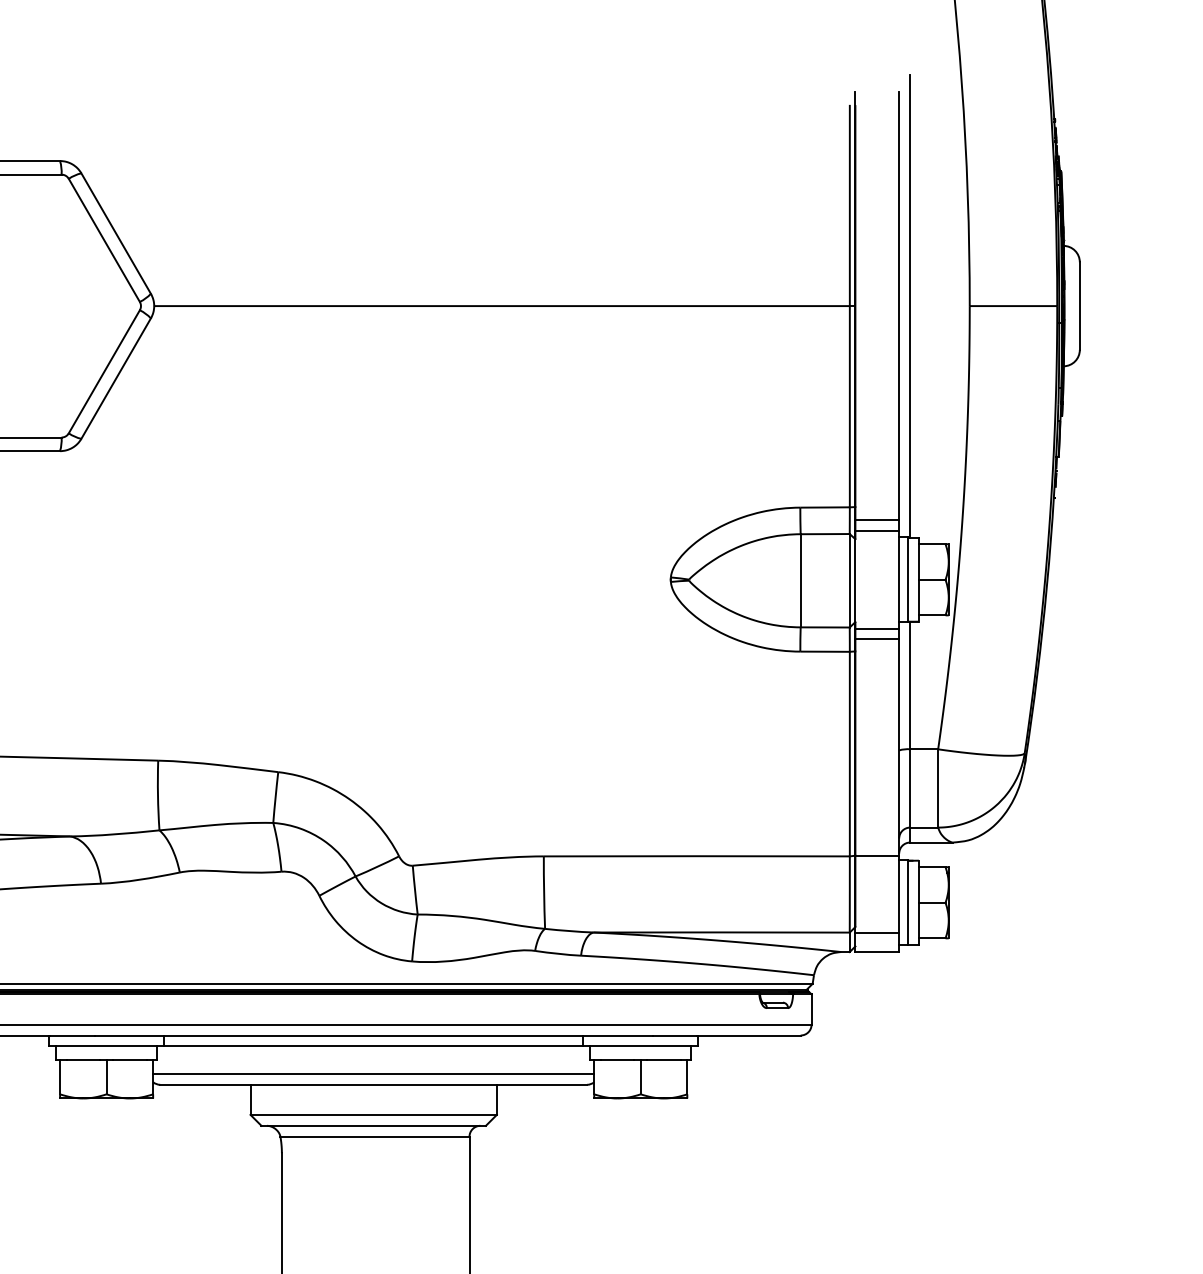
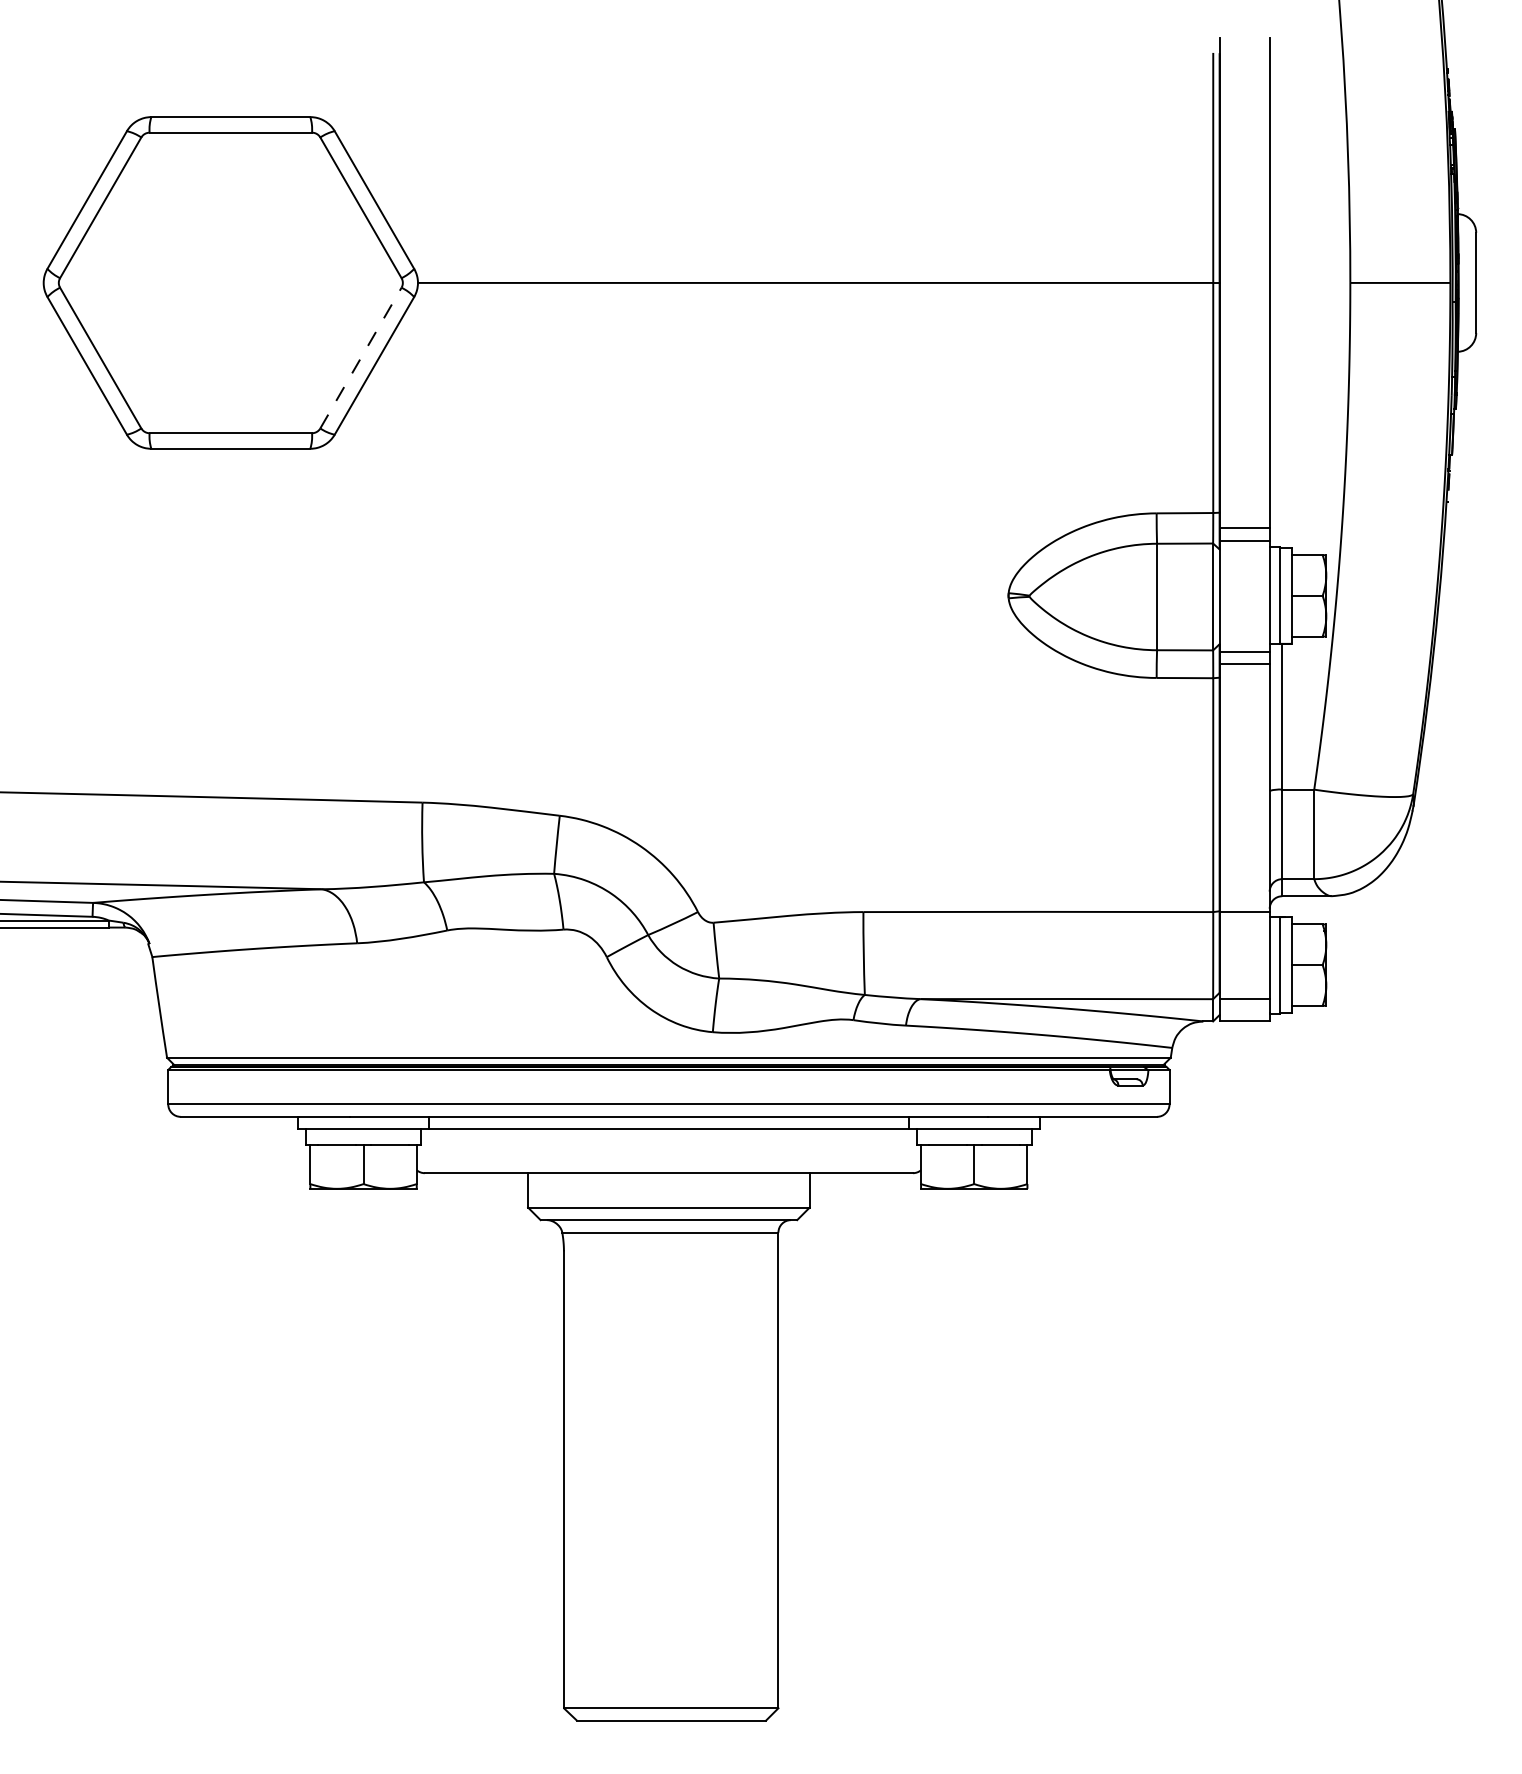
line: (910, 305) -> (1282, 282), removed
line: (104, 371) -> (361, 357), solid -> dashed
line: (373, 1073) -> (668, 1160), removed

